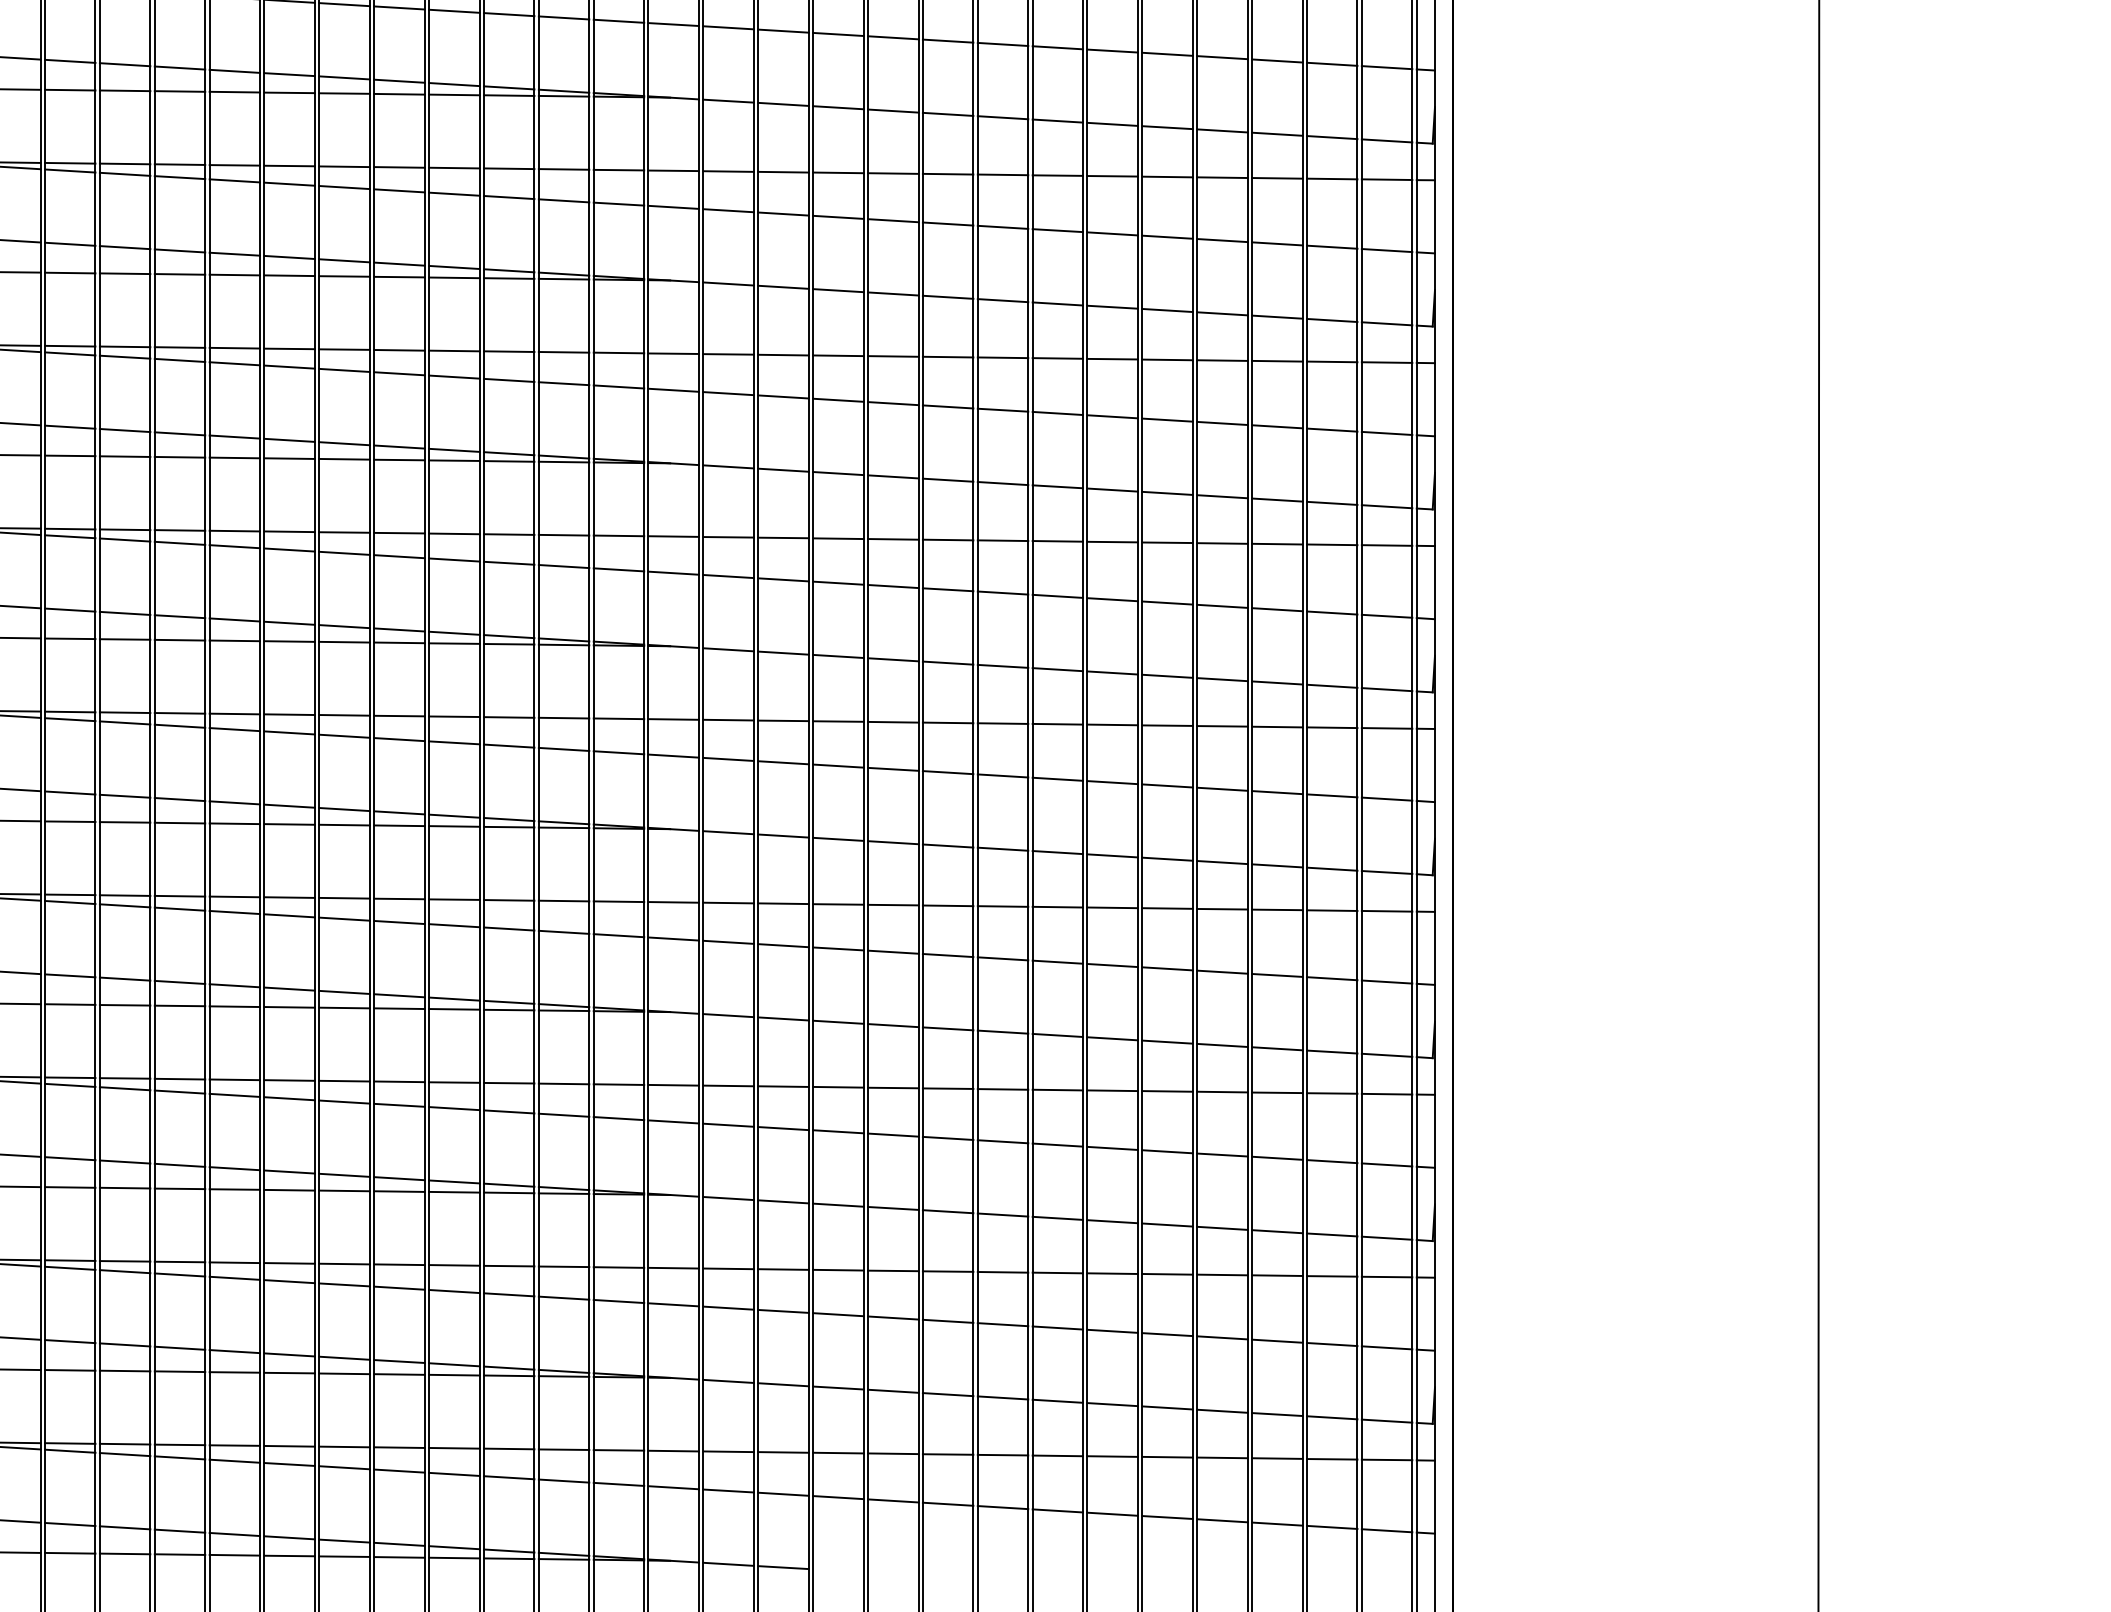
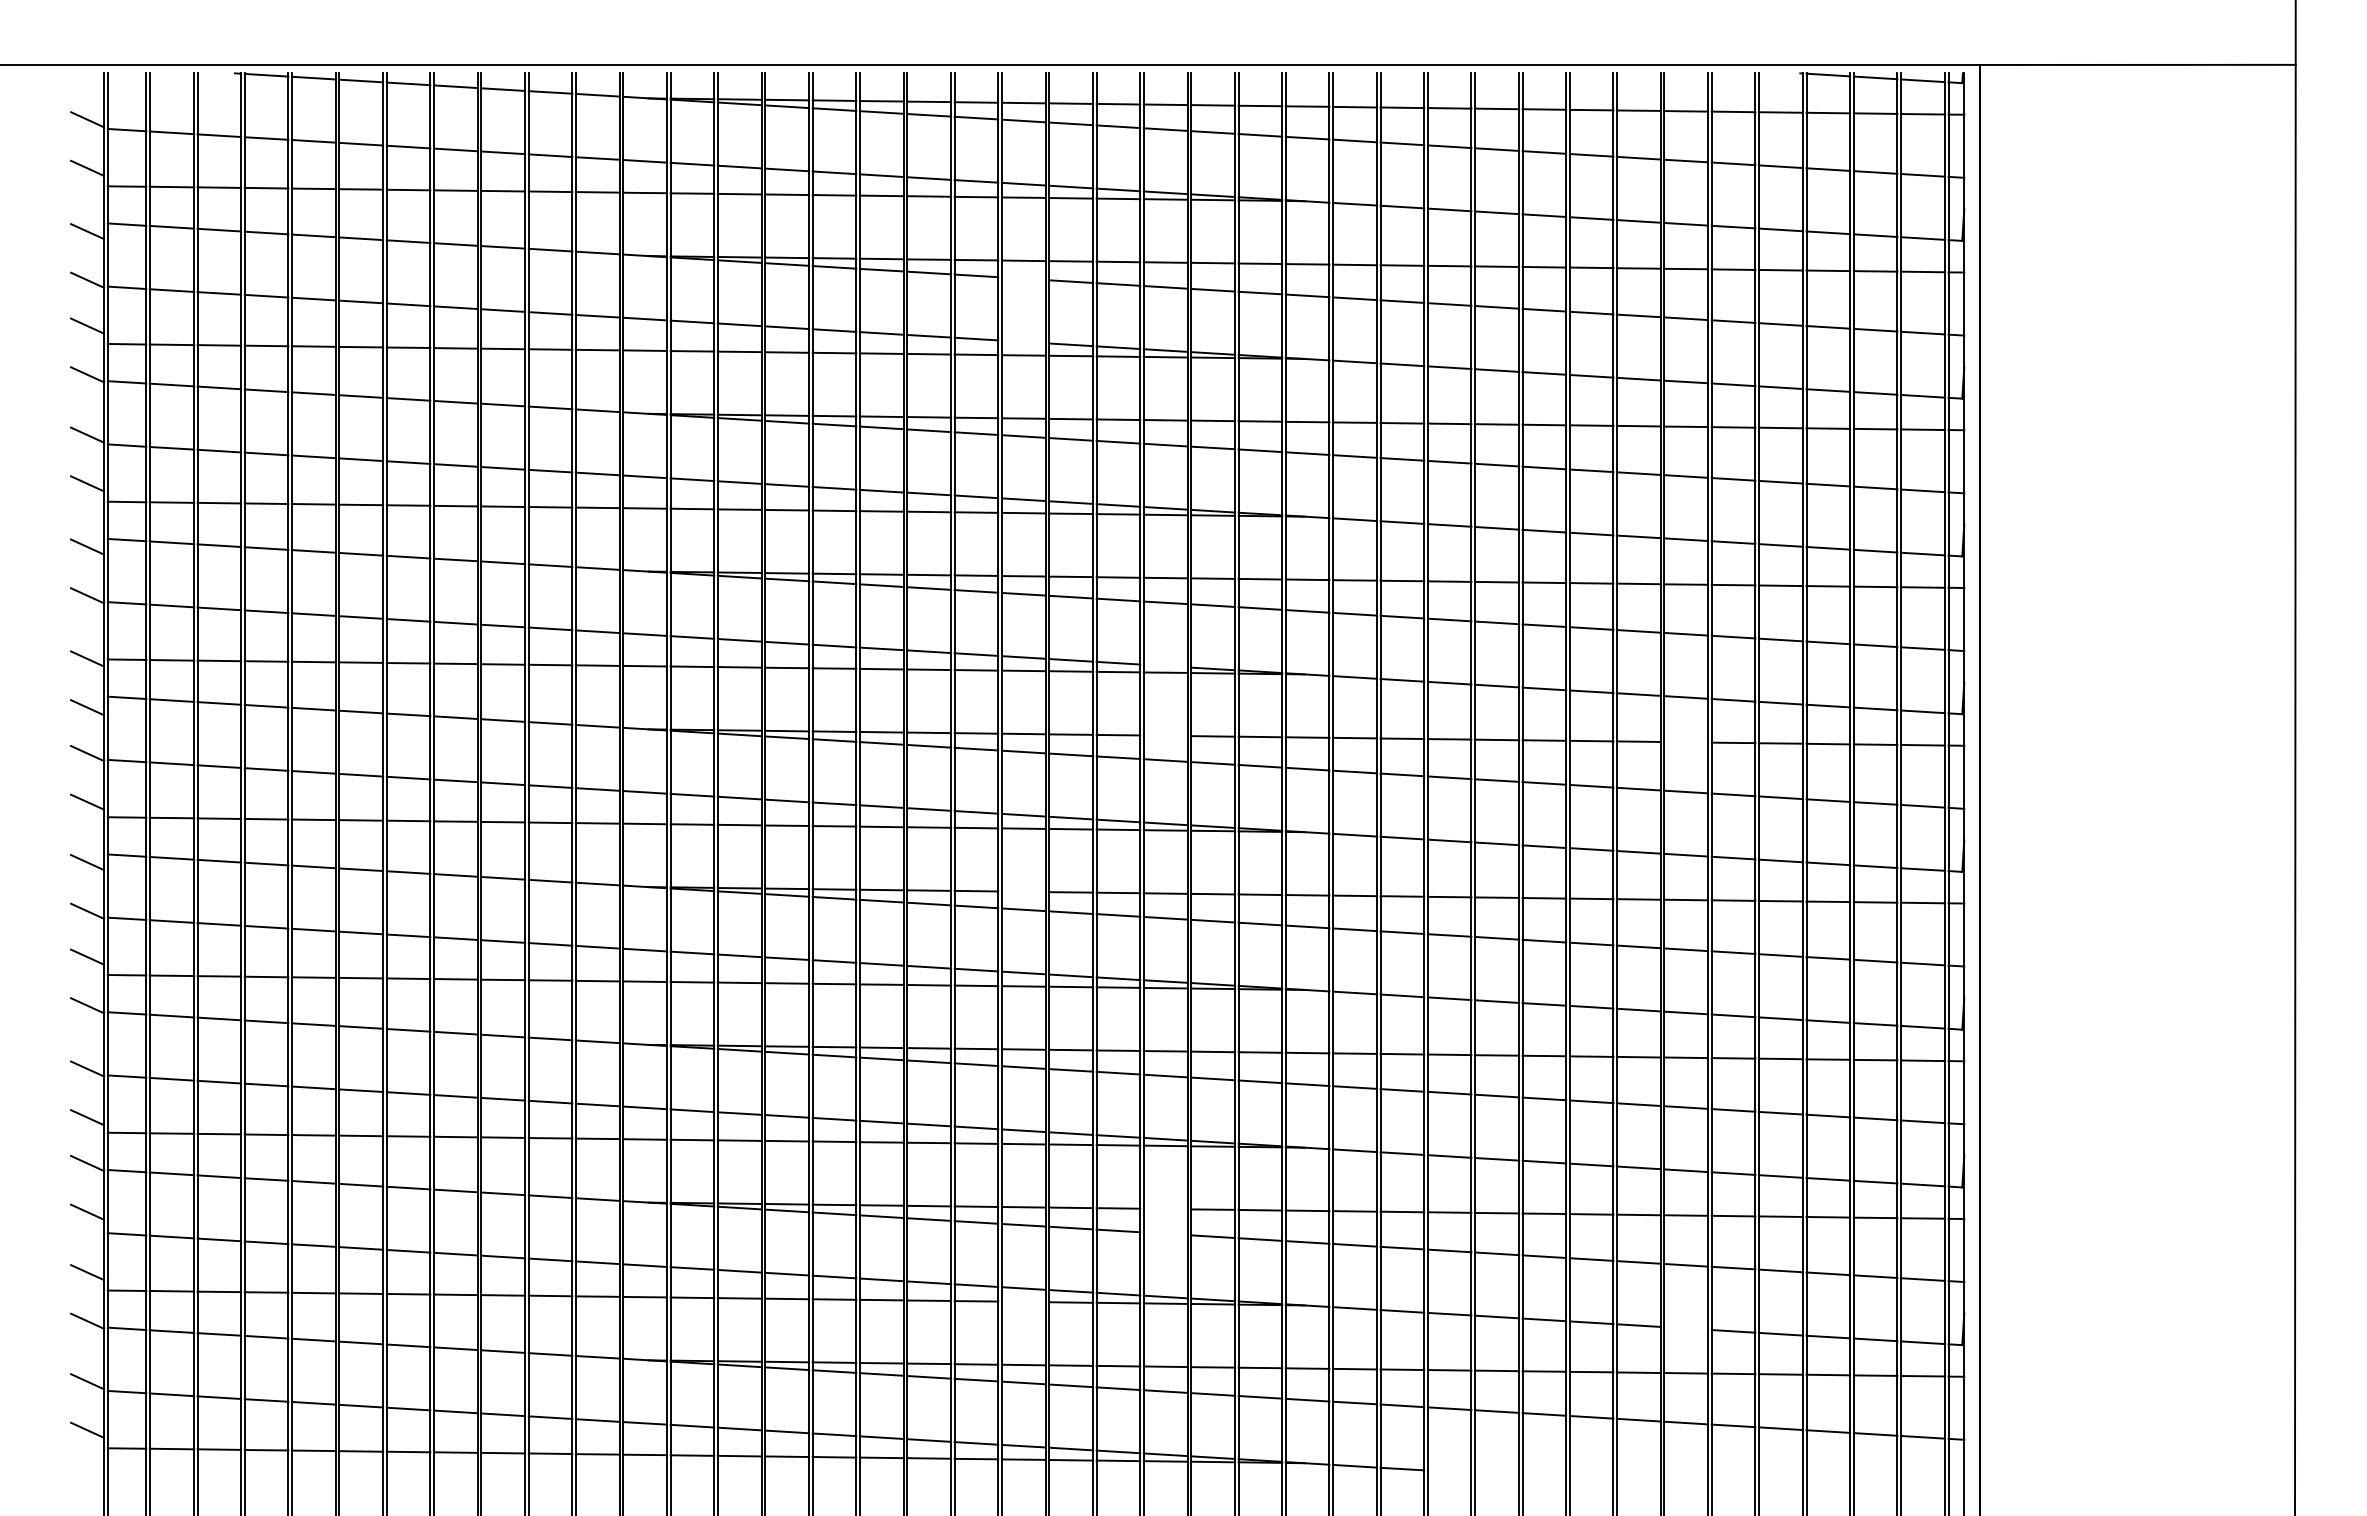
line: (344, 187) -> (1023, 278), removed
line: (344, 260) -> (1023, 341), removed
line: (508, 635) -> (1165, 665), removed
line: (508, 717) -> (1165, 735), removed
line: (1112, 724) -> (1686, 741), removed
line: (344, 897) -> (1023, 891), removed
line: (508, 1265) -> (1165, 1208), removed
line: (508, 1294) -> (1165, 1233), removed
line: (344, 1373) -> (1023, 1301), removed
line: (1112, 1404) -> (1686, 1328), removed

